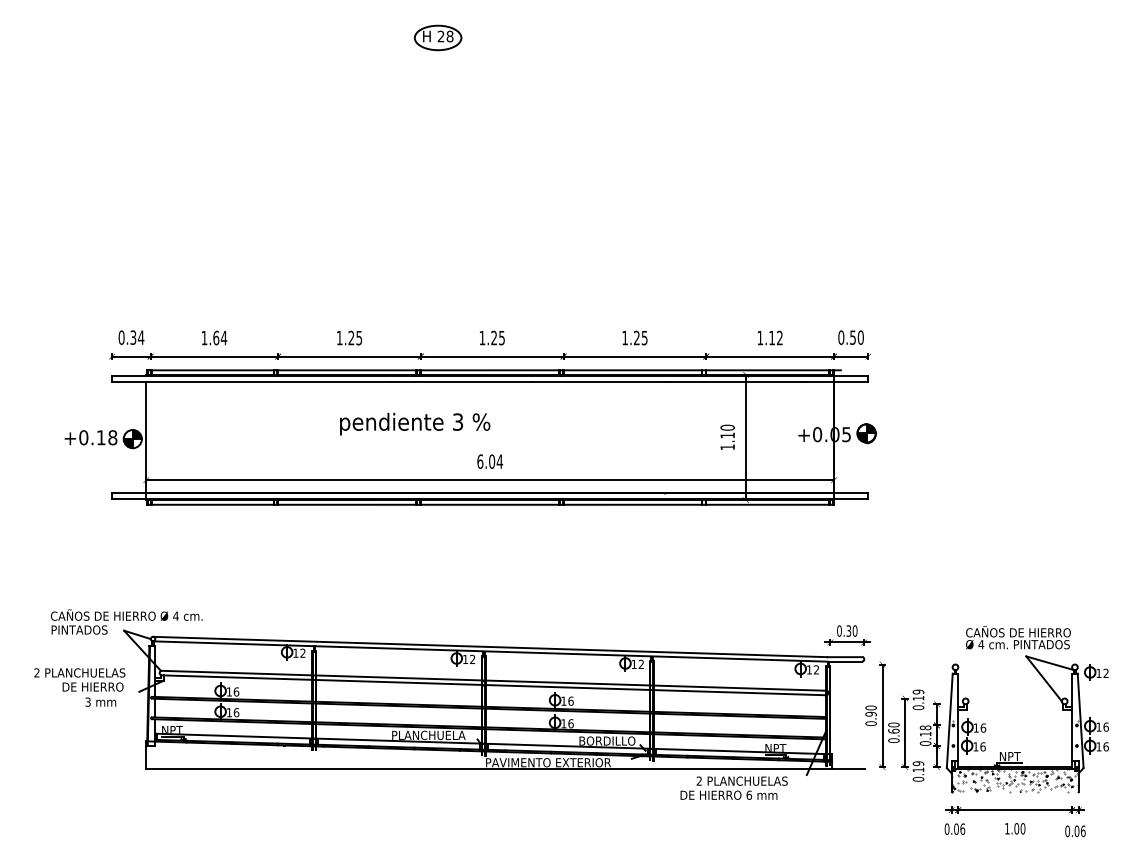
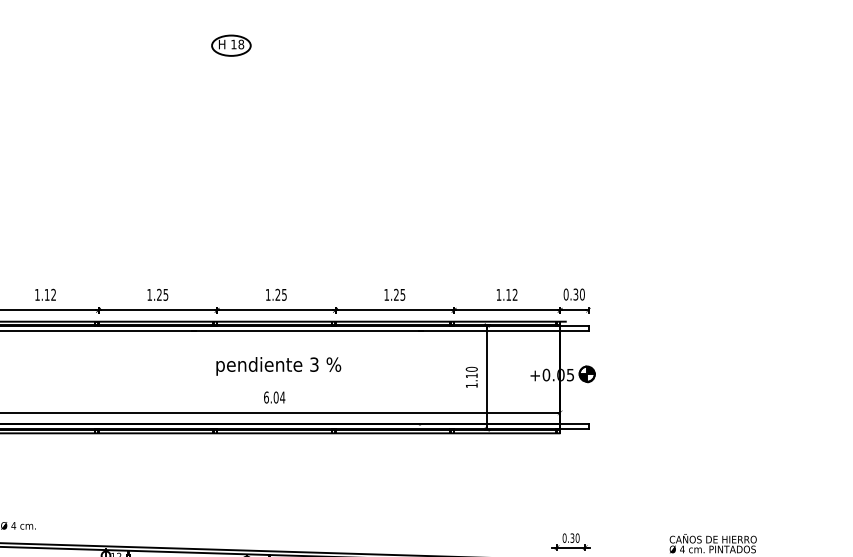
text: (440, 36) -> (233, 44), 28 -> 18
text: (220, 337) -> (50, 294), 1.64 -> 1.12
text: (852, 337) -> (575, 294), 0.50 -> 0.30
text: (415, 423) -> (279, 365), moved

